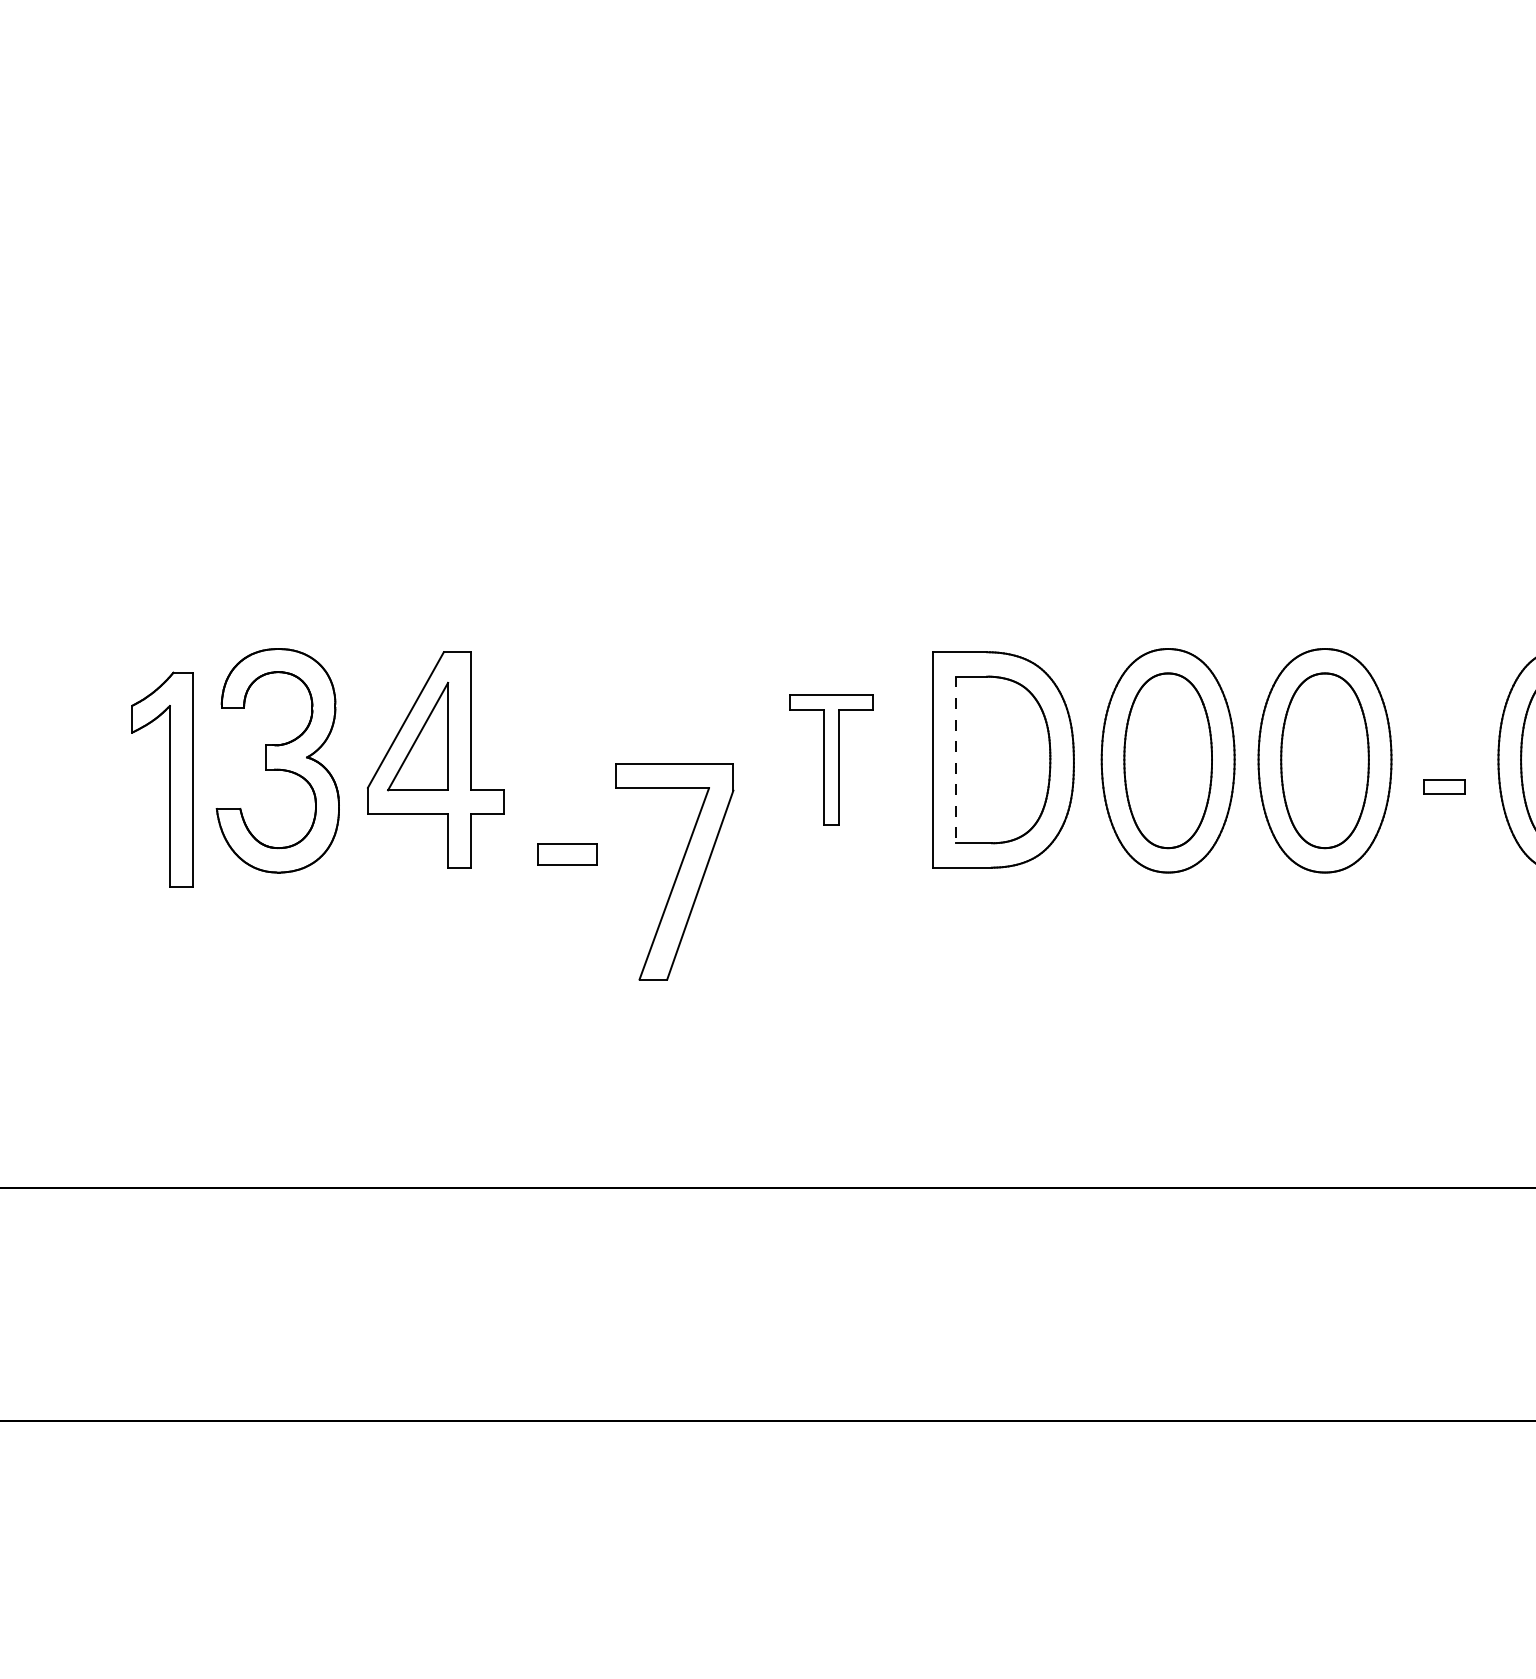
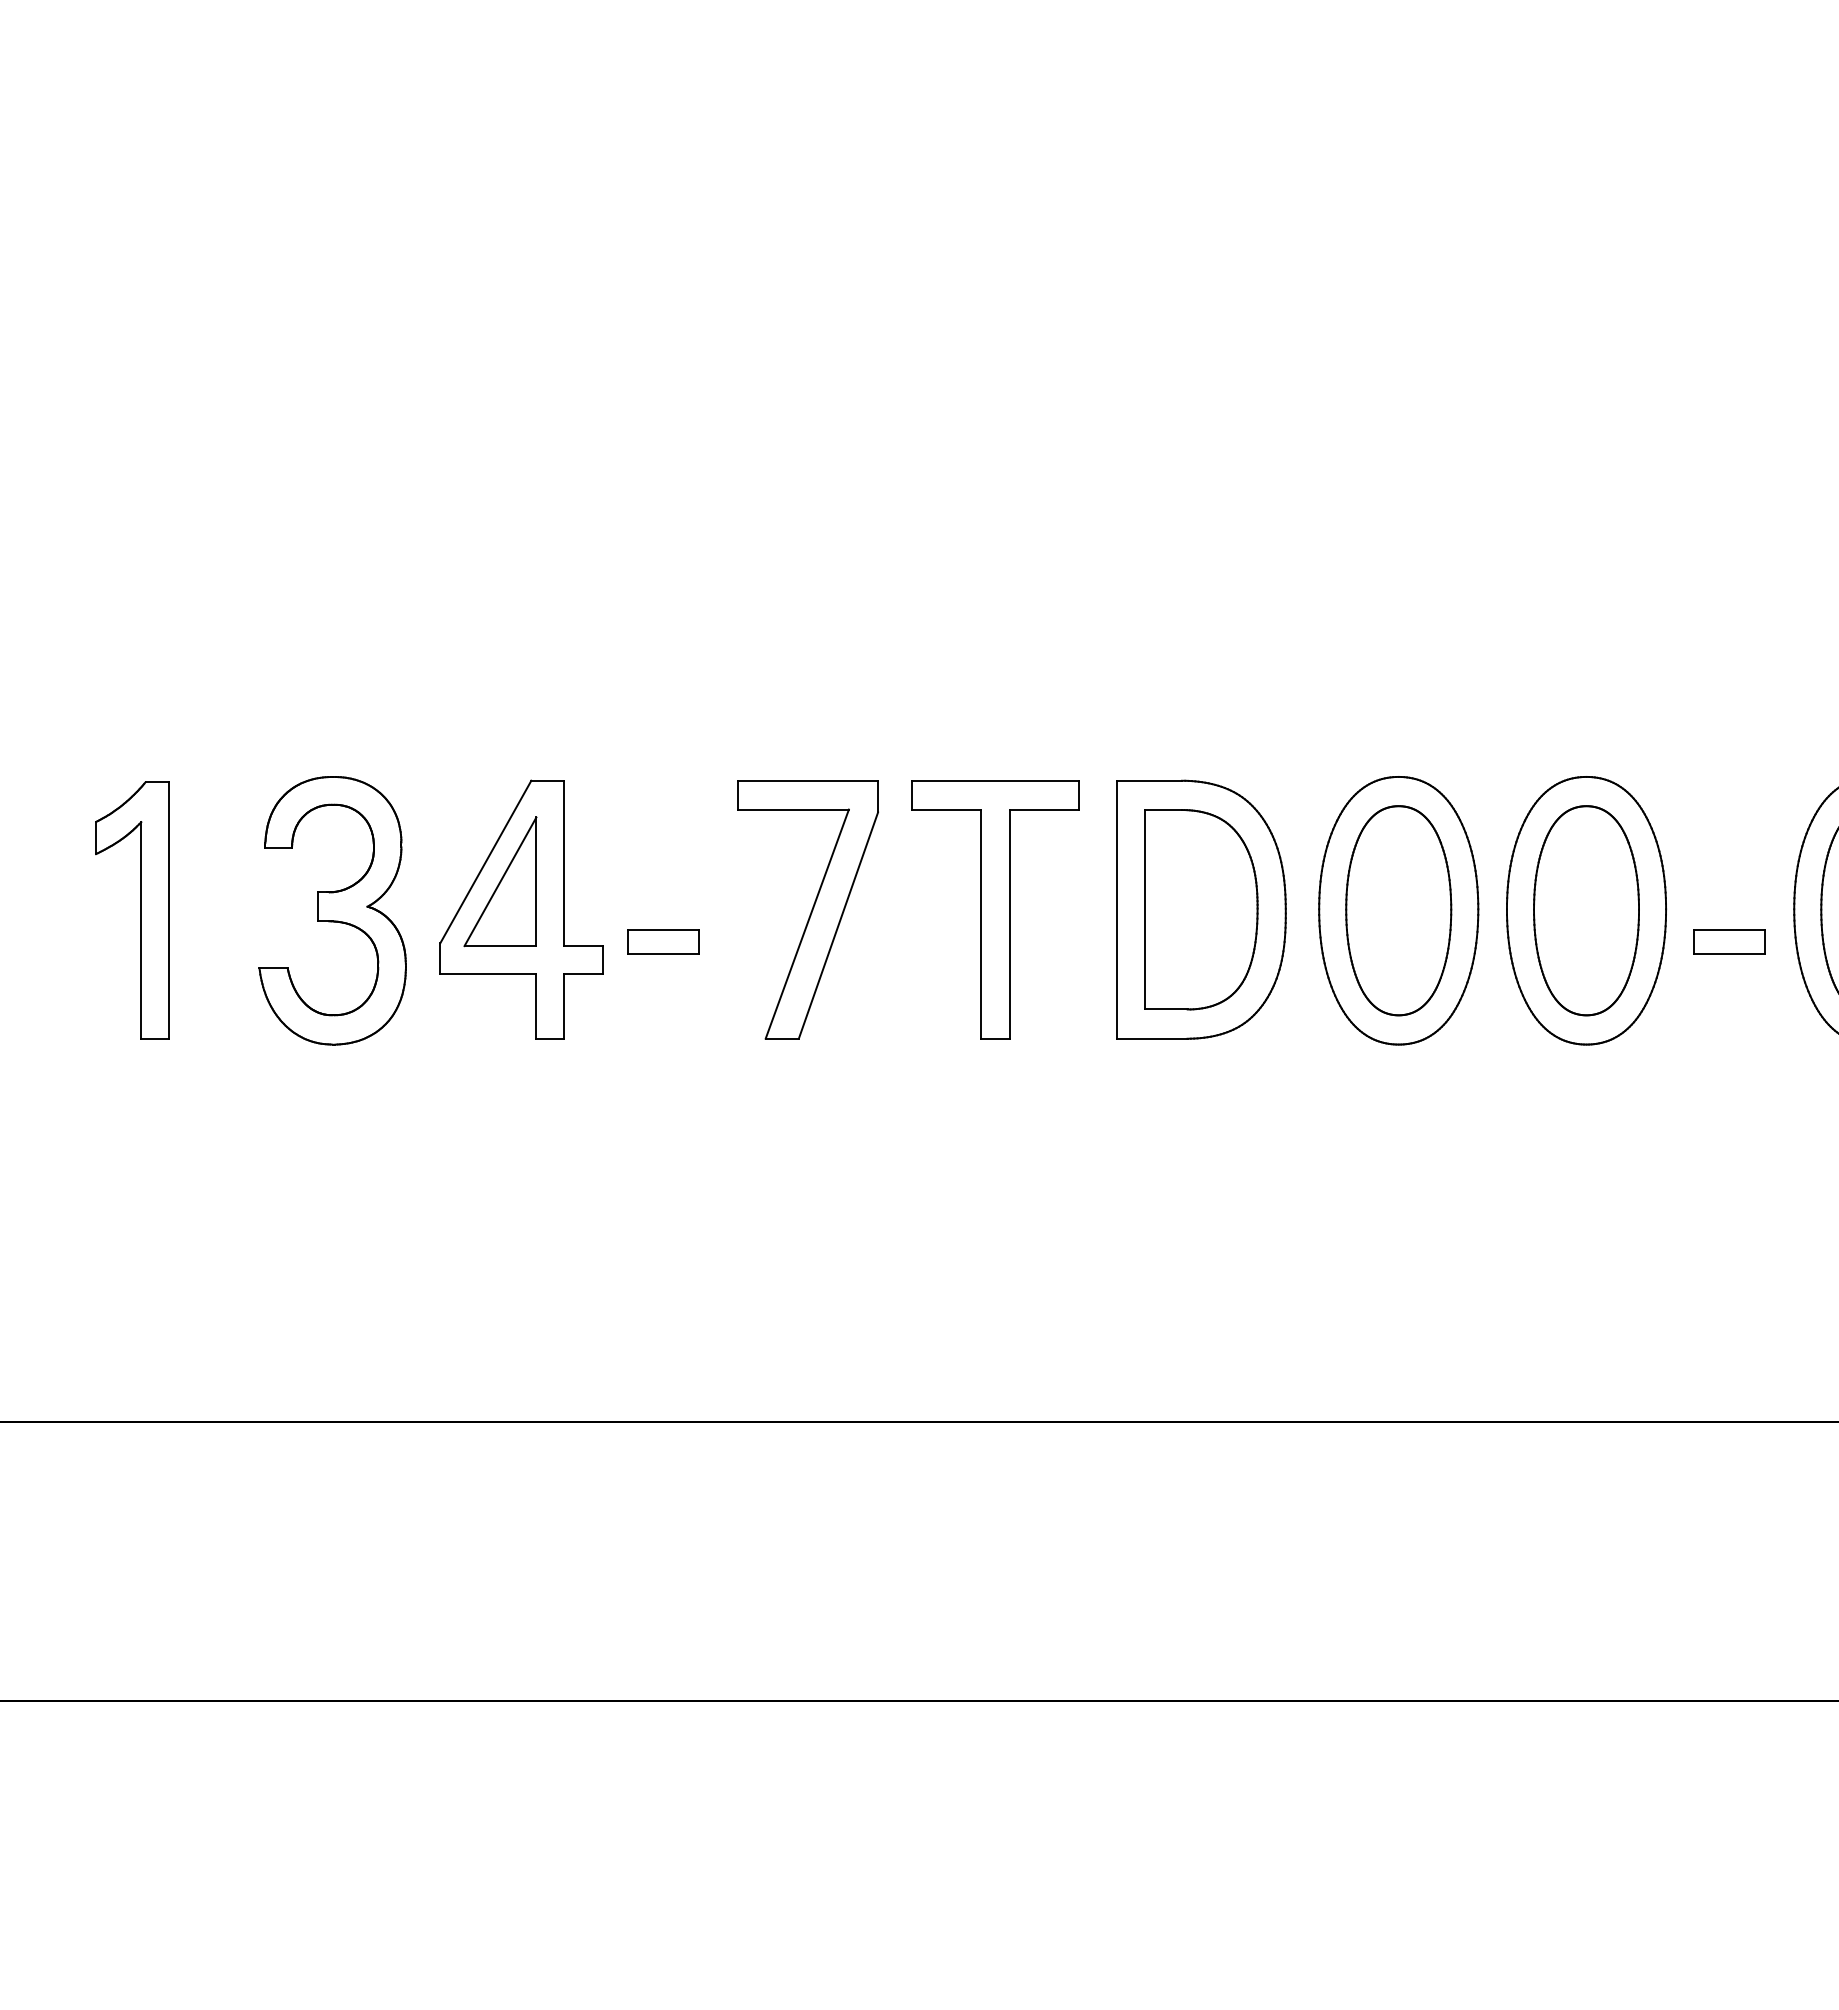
part: (831, 759) -> (995, 909), size x1.67
line: (955, 759) -> (1144, 909), dashed -> solid
part: (169, 779) -> (140, 910), moved
part: (1444, 786) -> (1729, 941), size x1.43
part: (567, 854) -> (663, 941), moved
part: (674, 871) -> (807, 909), moved

